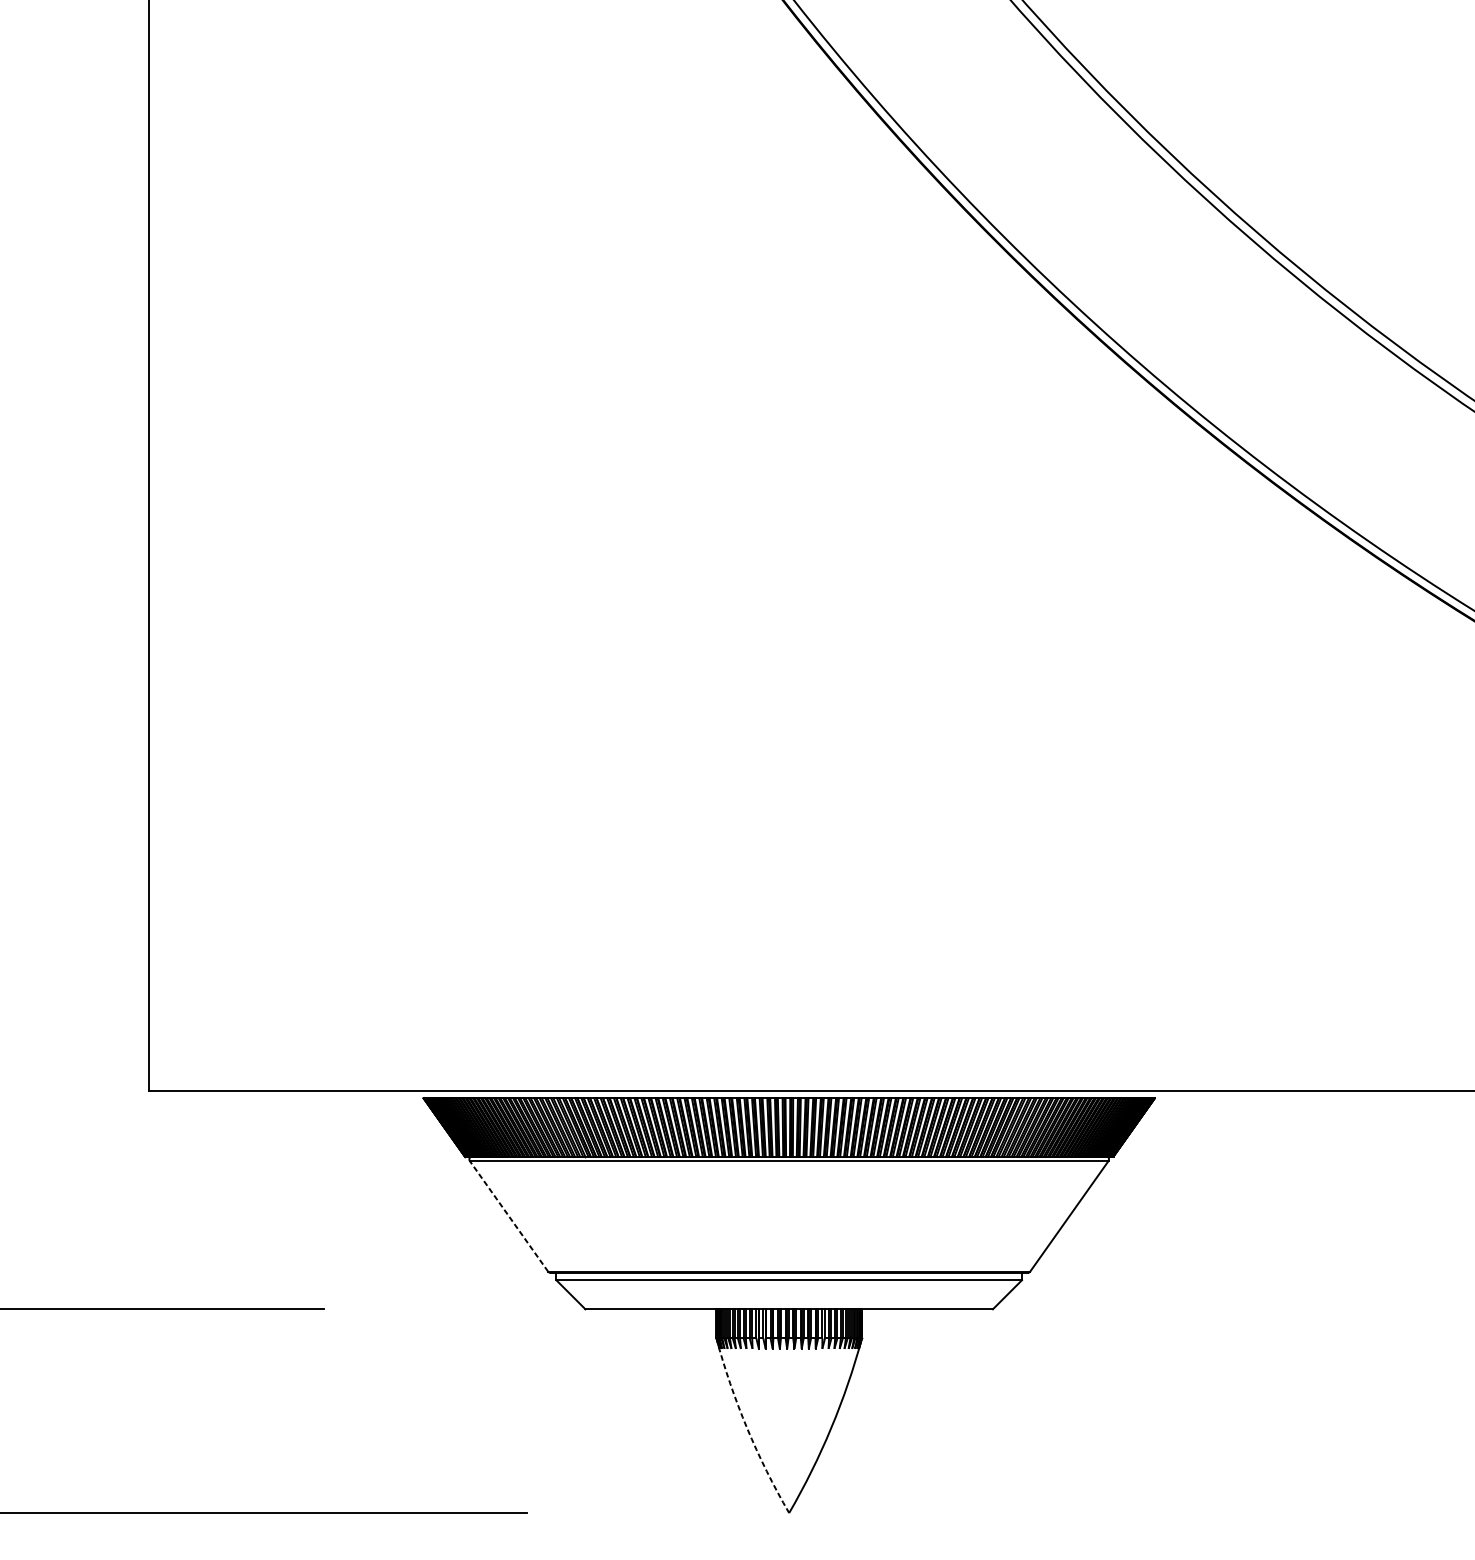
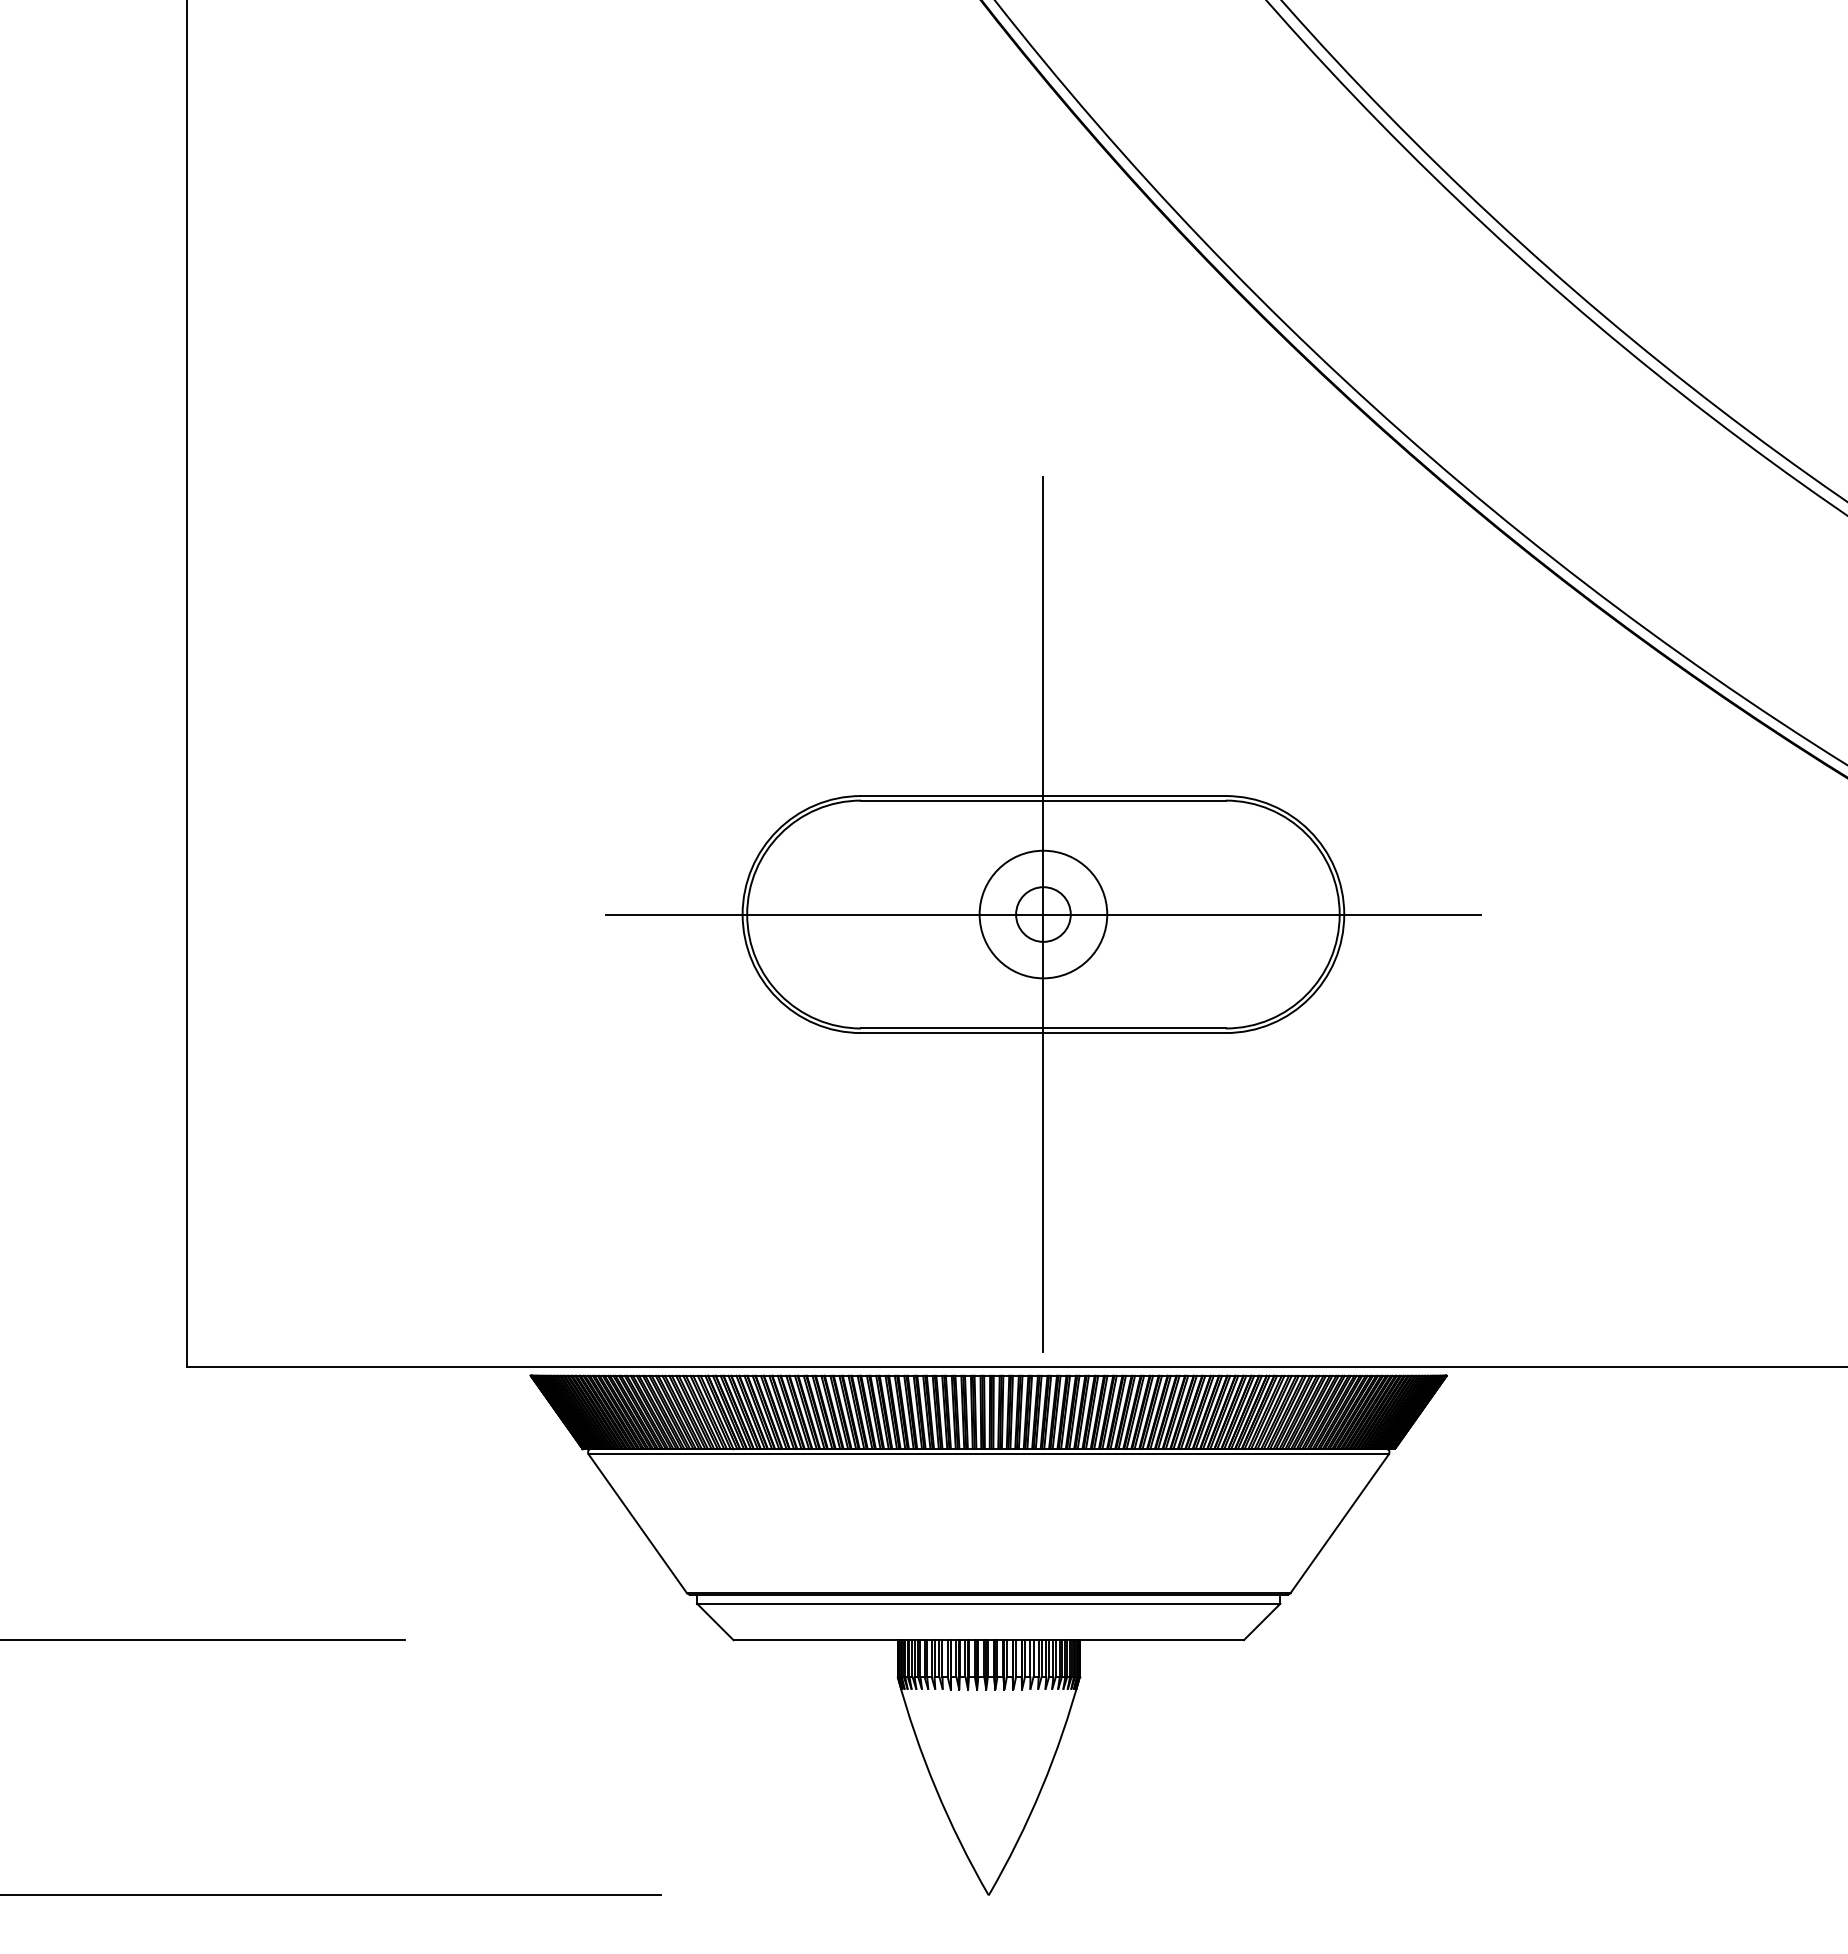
part: (832, 730) -> (1043, 914), added
line: (508, 1216) -> (637, 1523), dashed -> solid
arc: (747, 1427) -> (936, 1788), dashed -> solid

